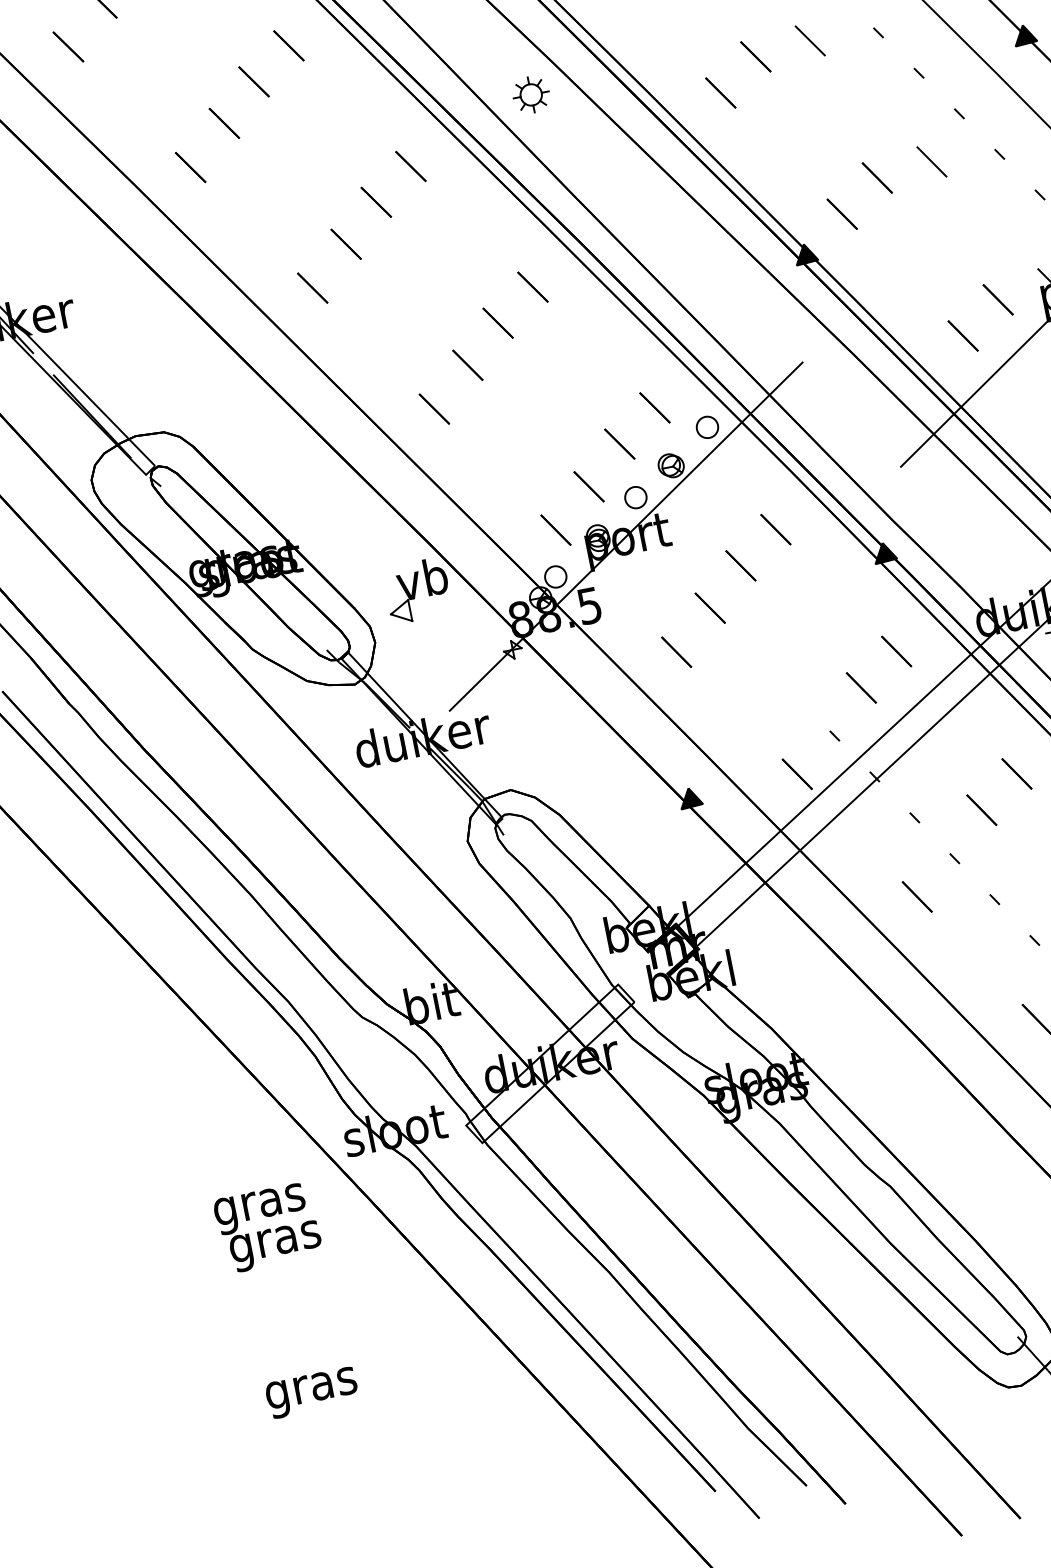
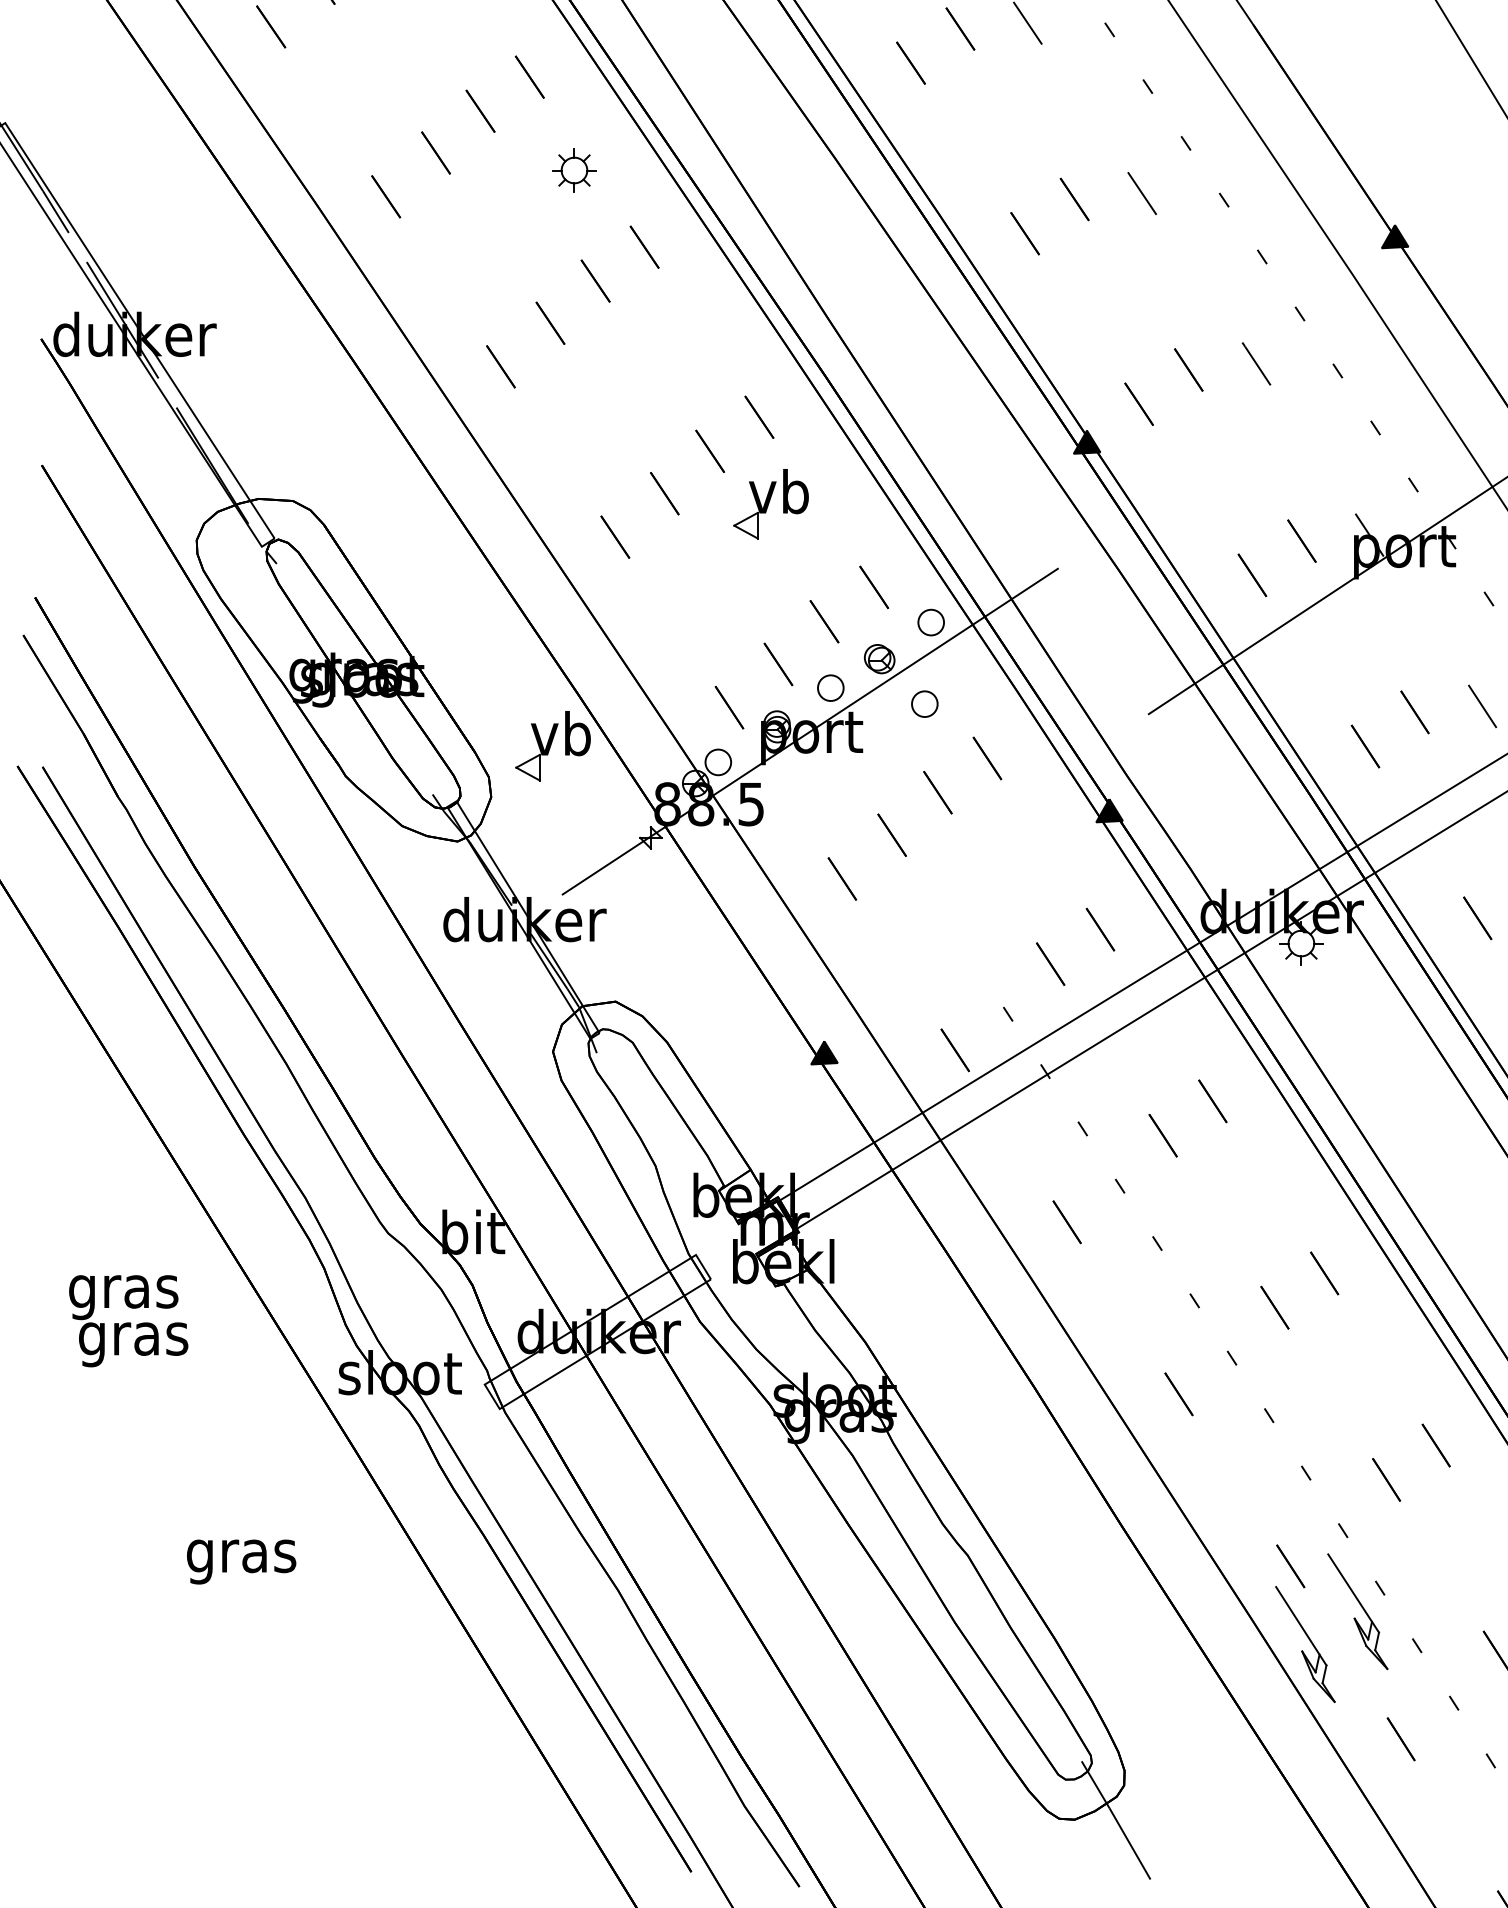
part: (531, 94) -> (574, 170), moved
part: (556, 356) -> (770, 504), added
part: (715, 494) -> (924, 703), added
text: (268, 1228) -> (128, 1321), moved
text: (312, 1392) -> (241, 1561), moved

